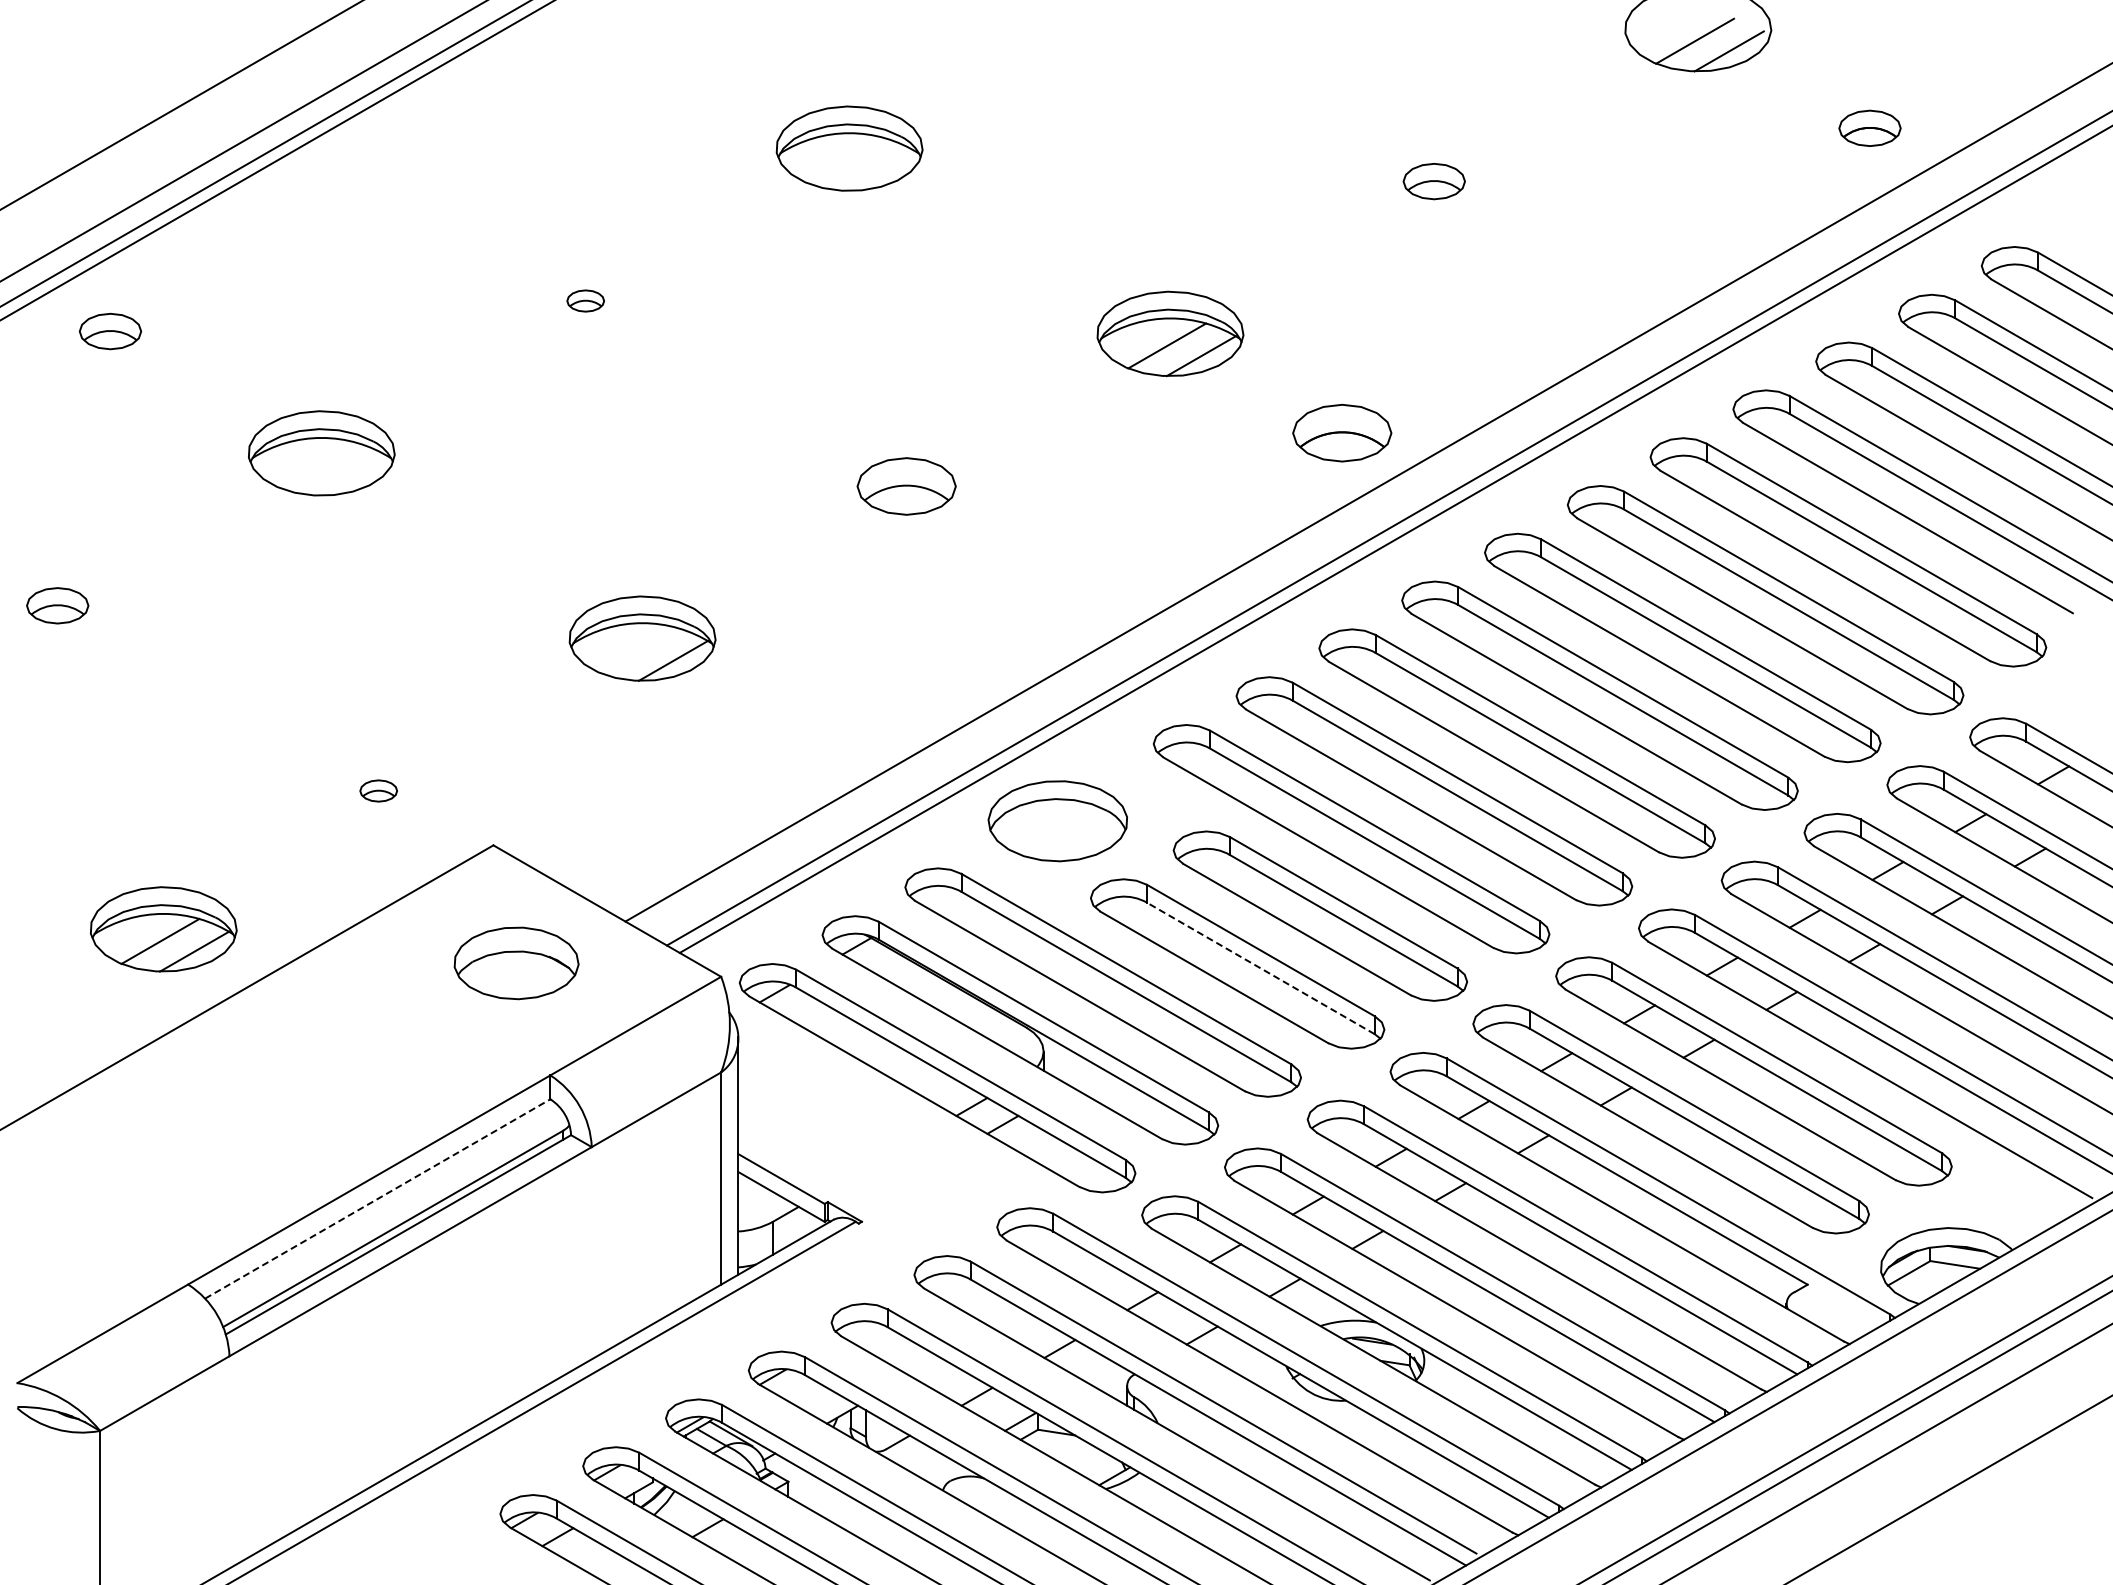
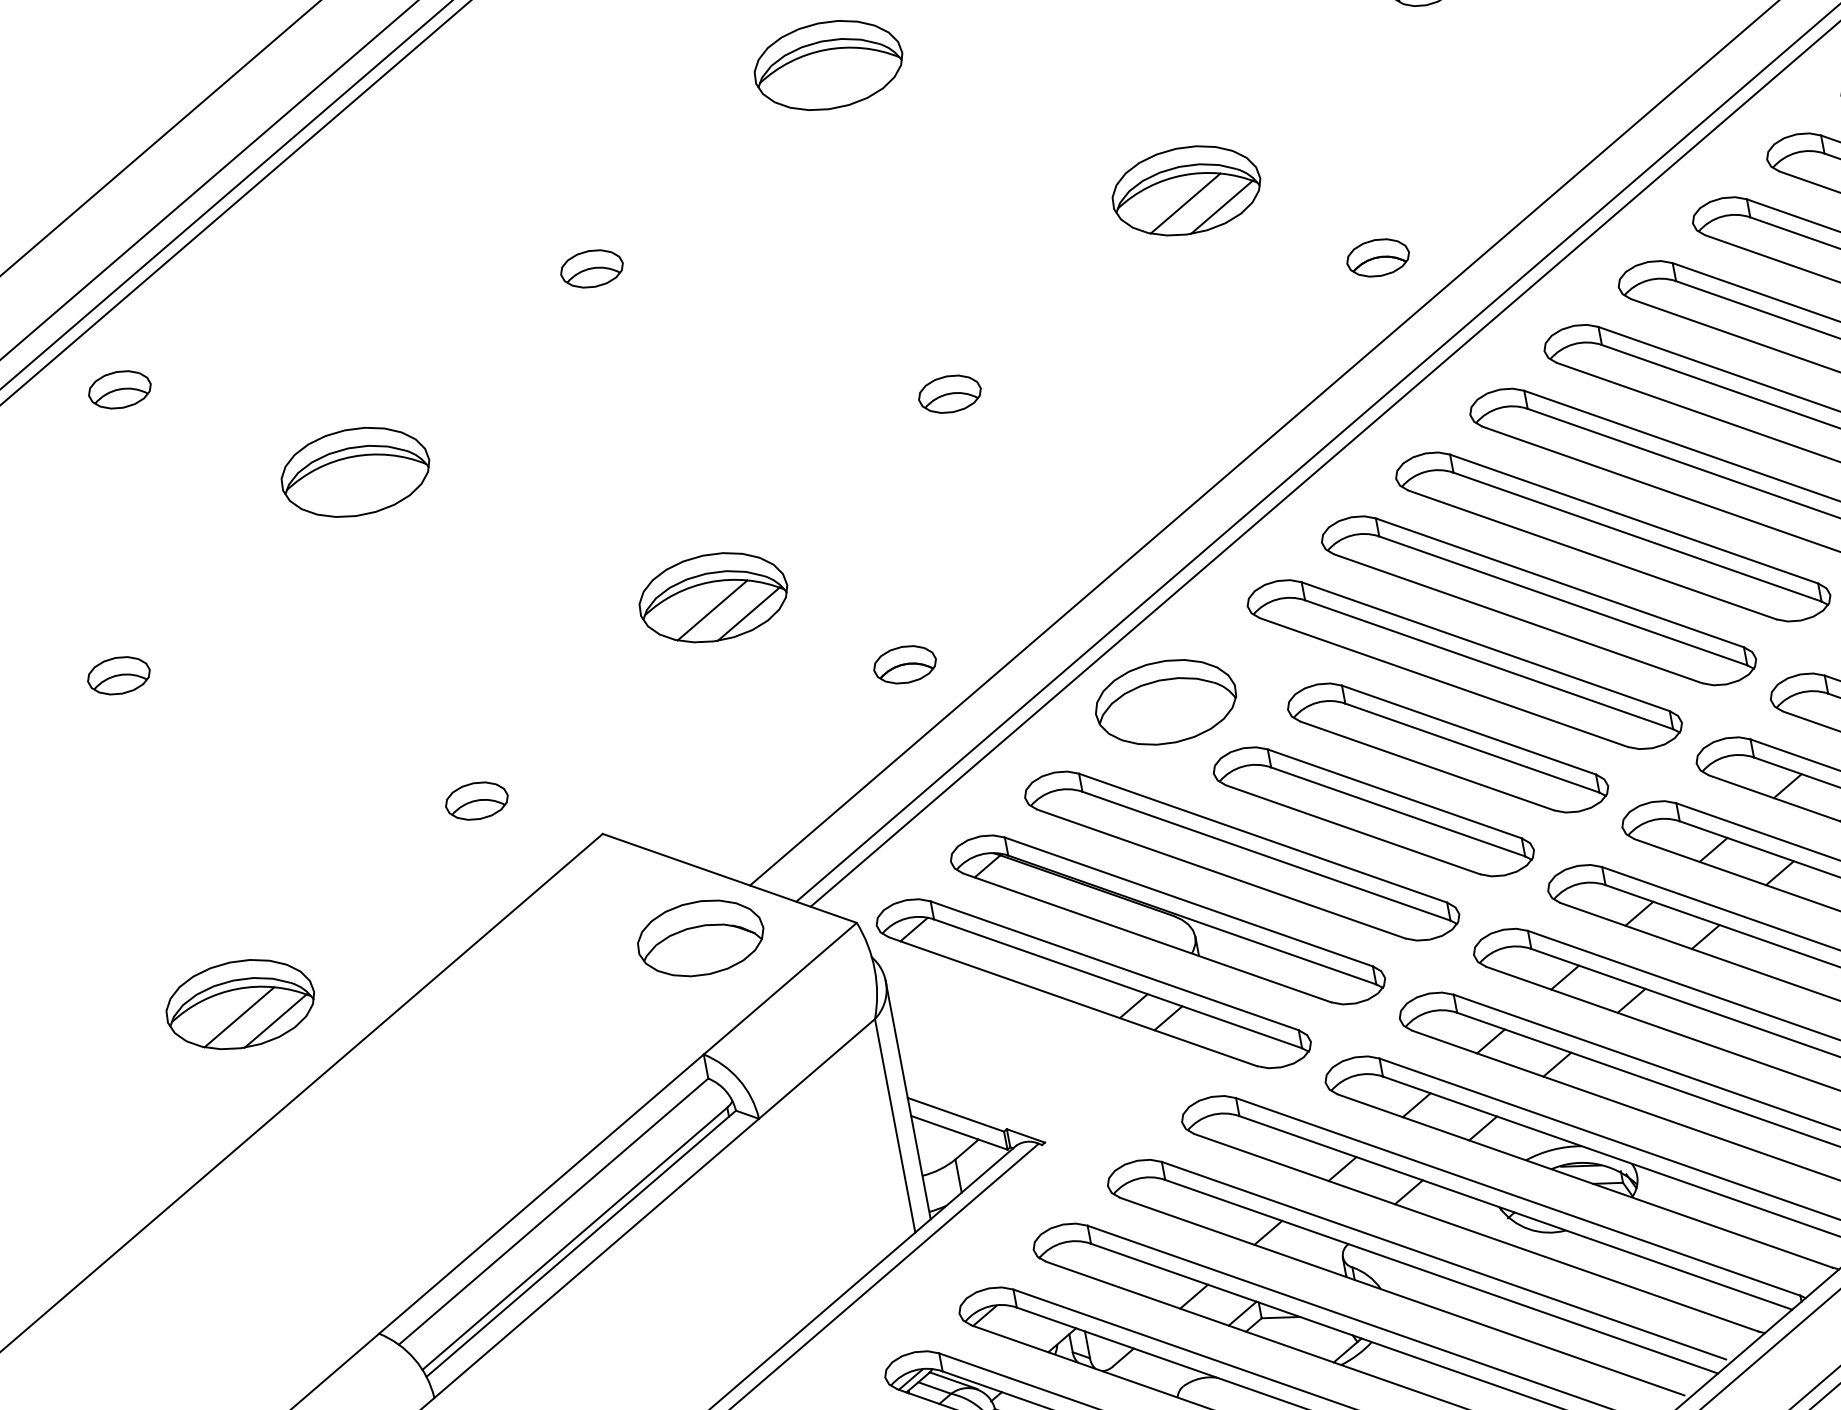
part: (585, 300) -> (591, 268), size x1.67
part: (1341, 432) -> (1377, 257), size x0.62
part: (905, 485) -> (948, 393), size x0.62
line: (639, 650) -> (712, 610), added
part: (813, 737) -> (904, 664), added
part: (378, 790) -> (476, 800), size x1.67
part: (163, 929) -> (240, 1004), moved
part: (516, 963) -> (700, 938), moved
line: (1260, 968) -> (1397, 812), dashed -> solid
line: (378, 1198) -> (554, 1211), dashed -> solid

